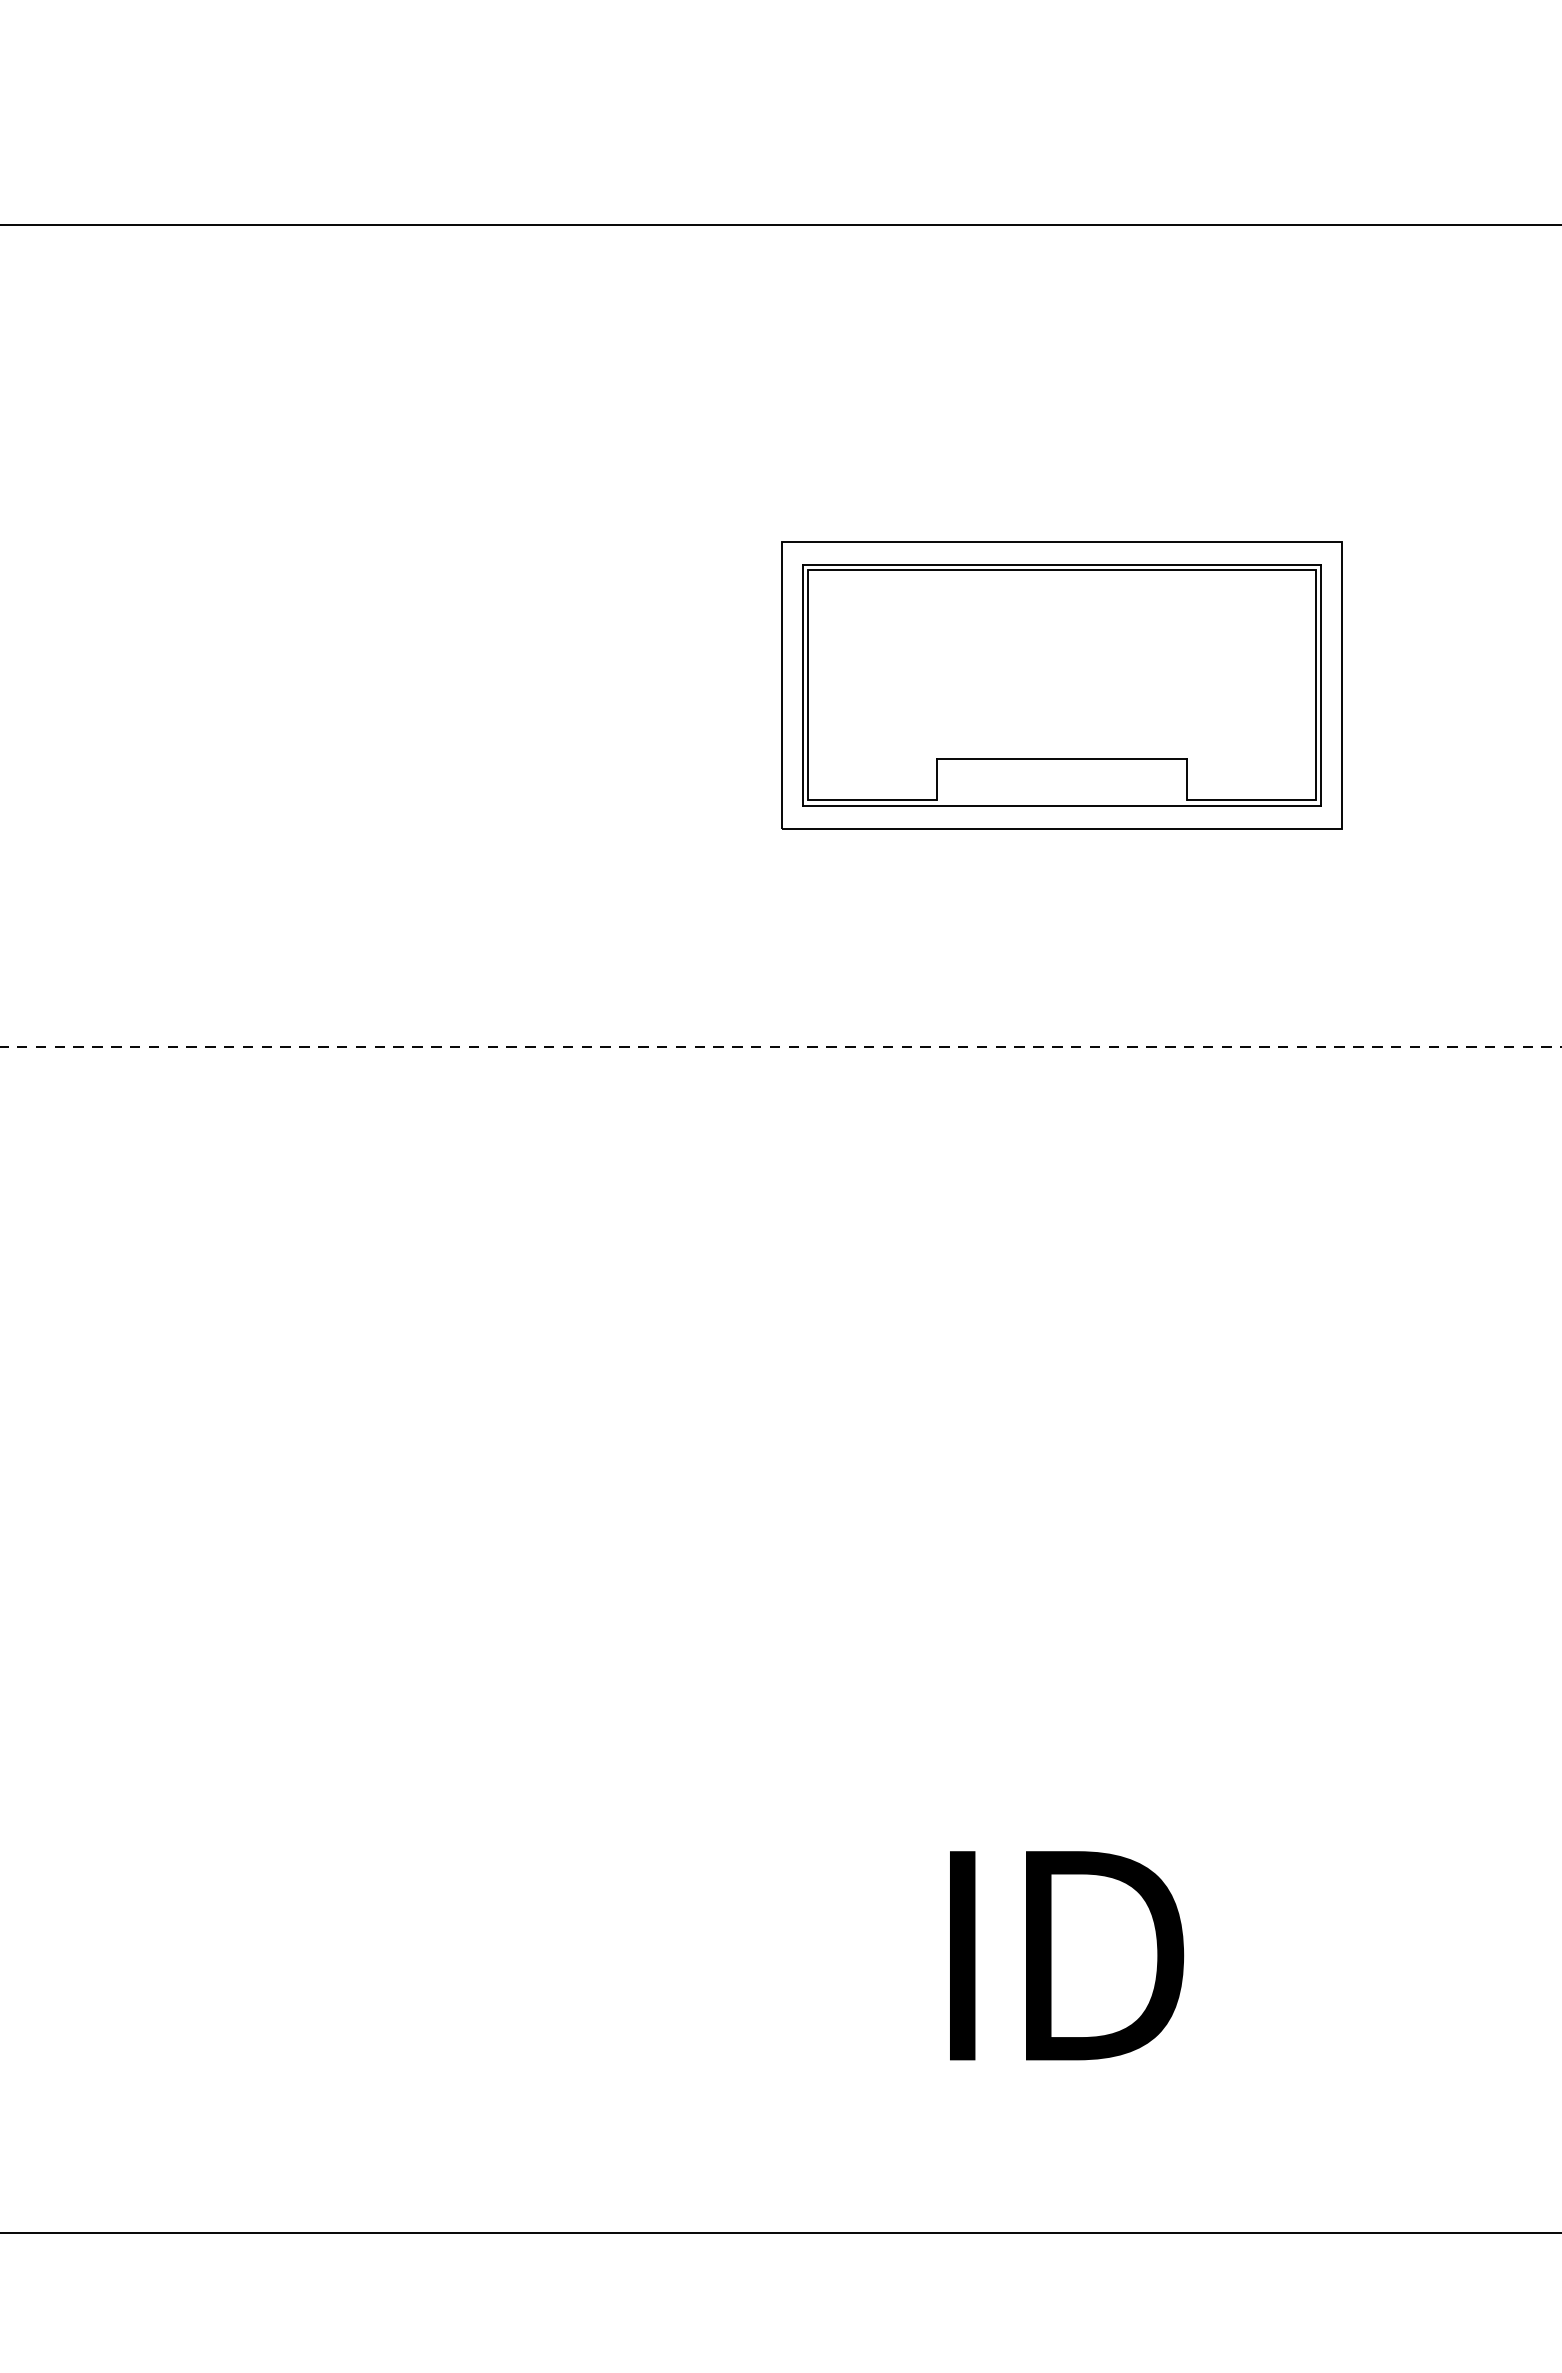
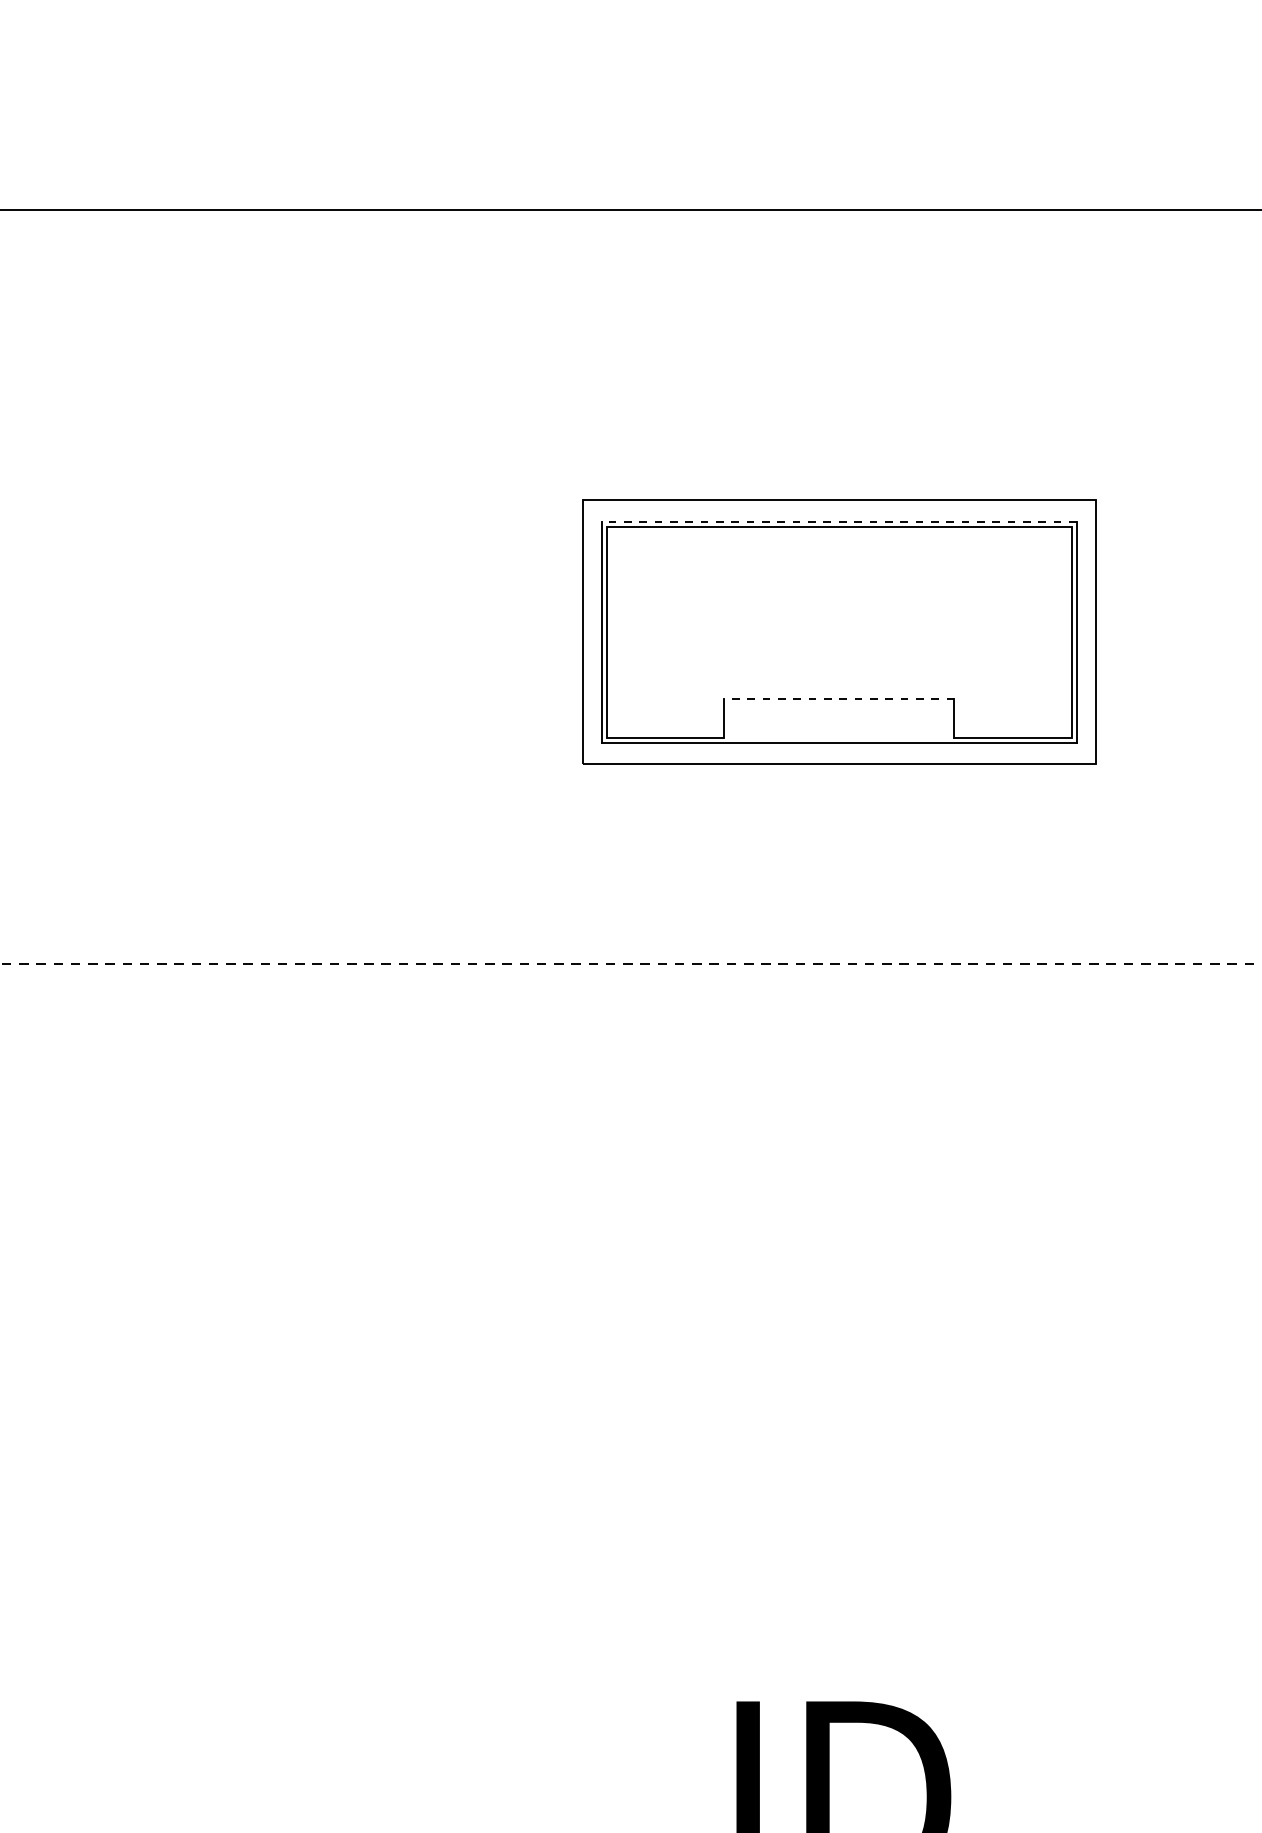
line: (1062, 565) -> (839, 522), solid -> dashed
line: (1061, 758) -> (838, 699), solid -> dashed

